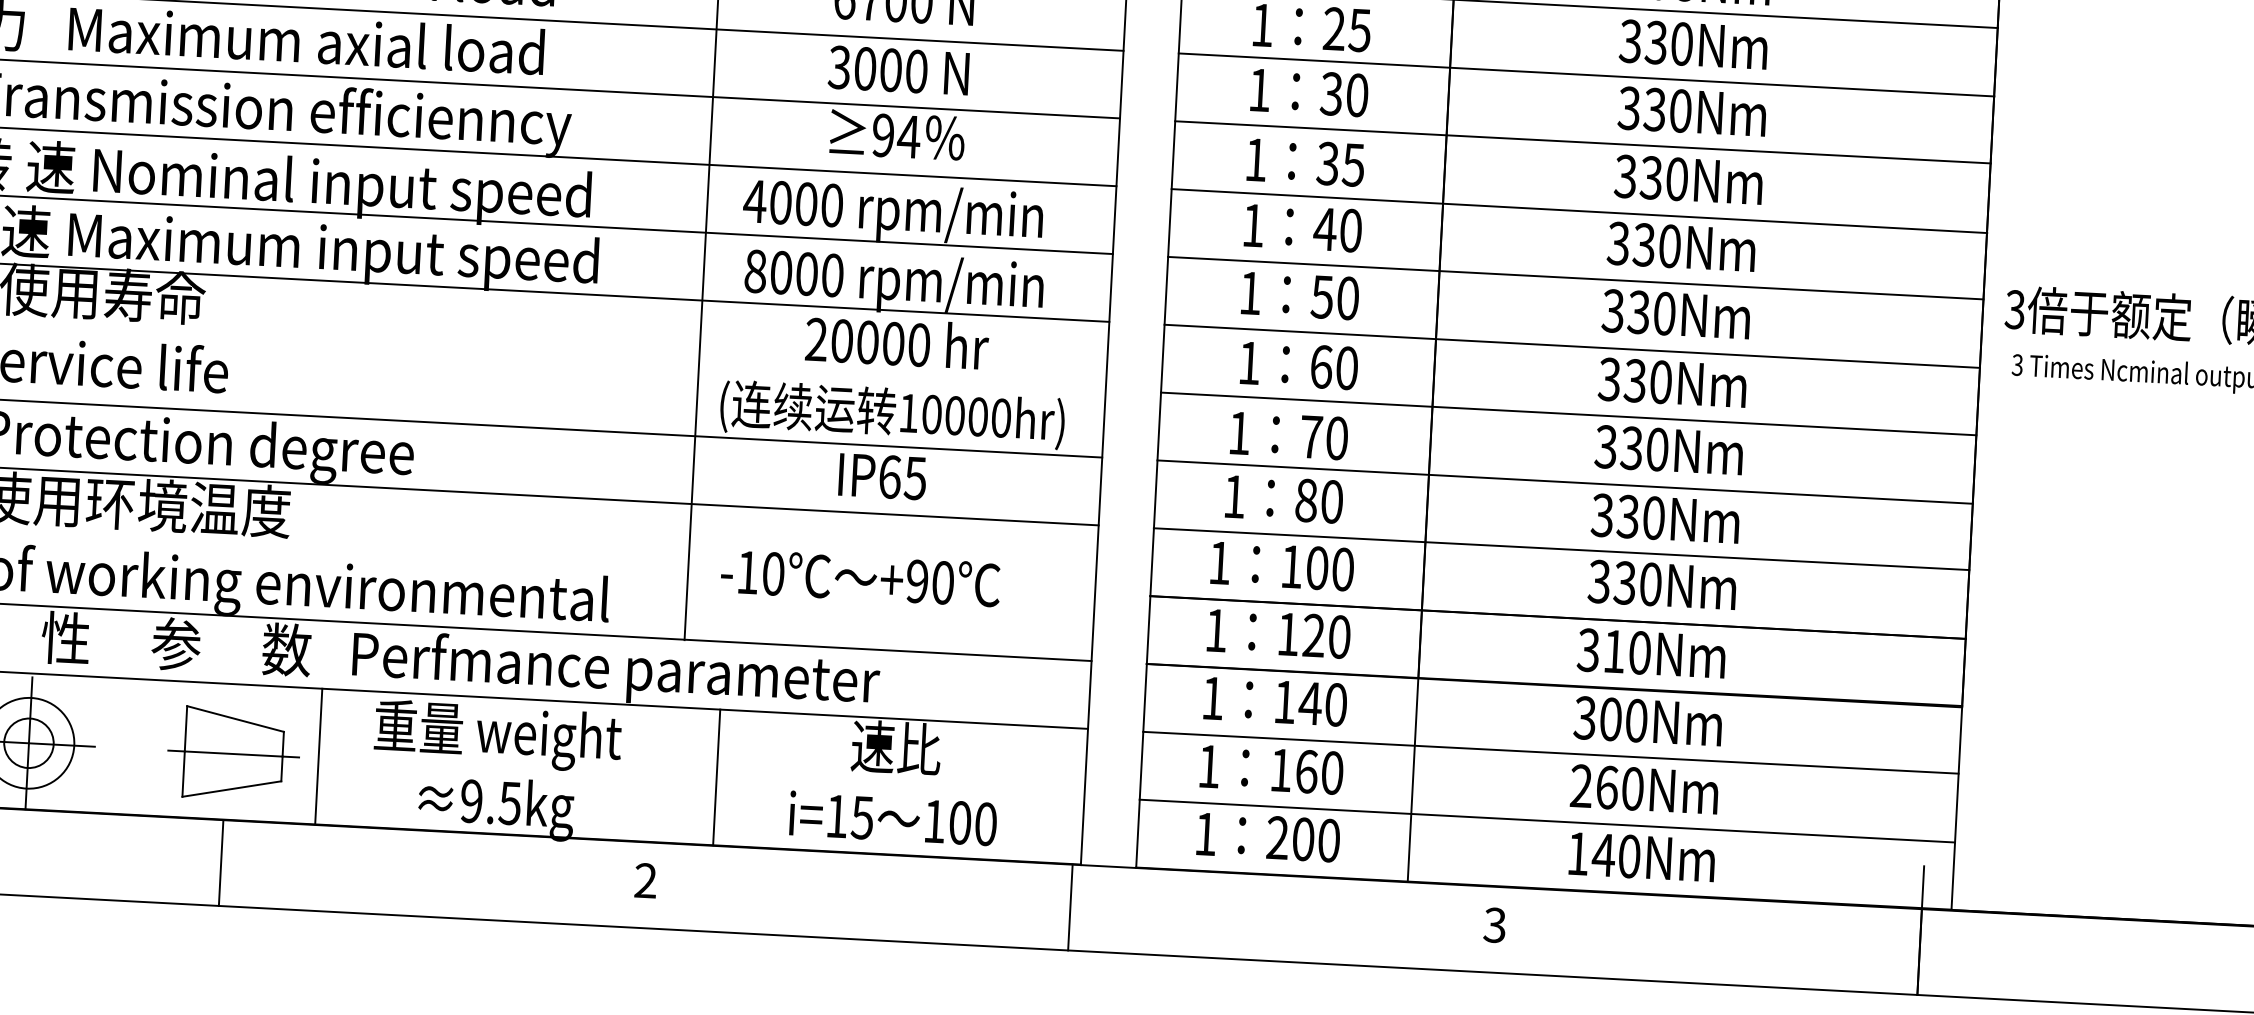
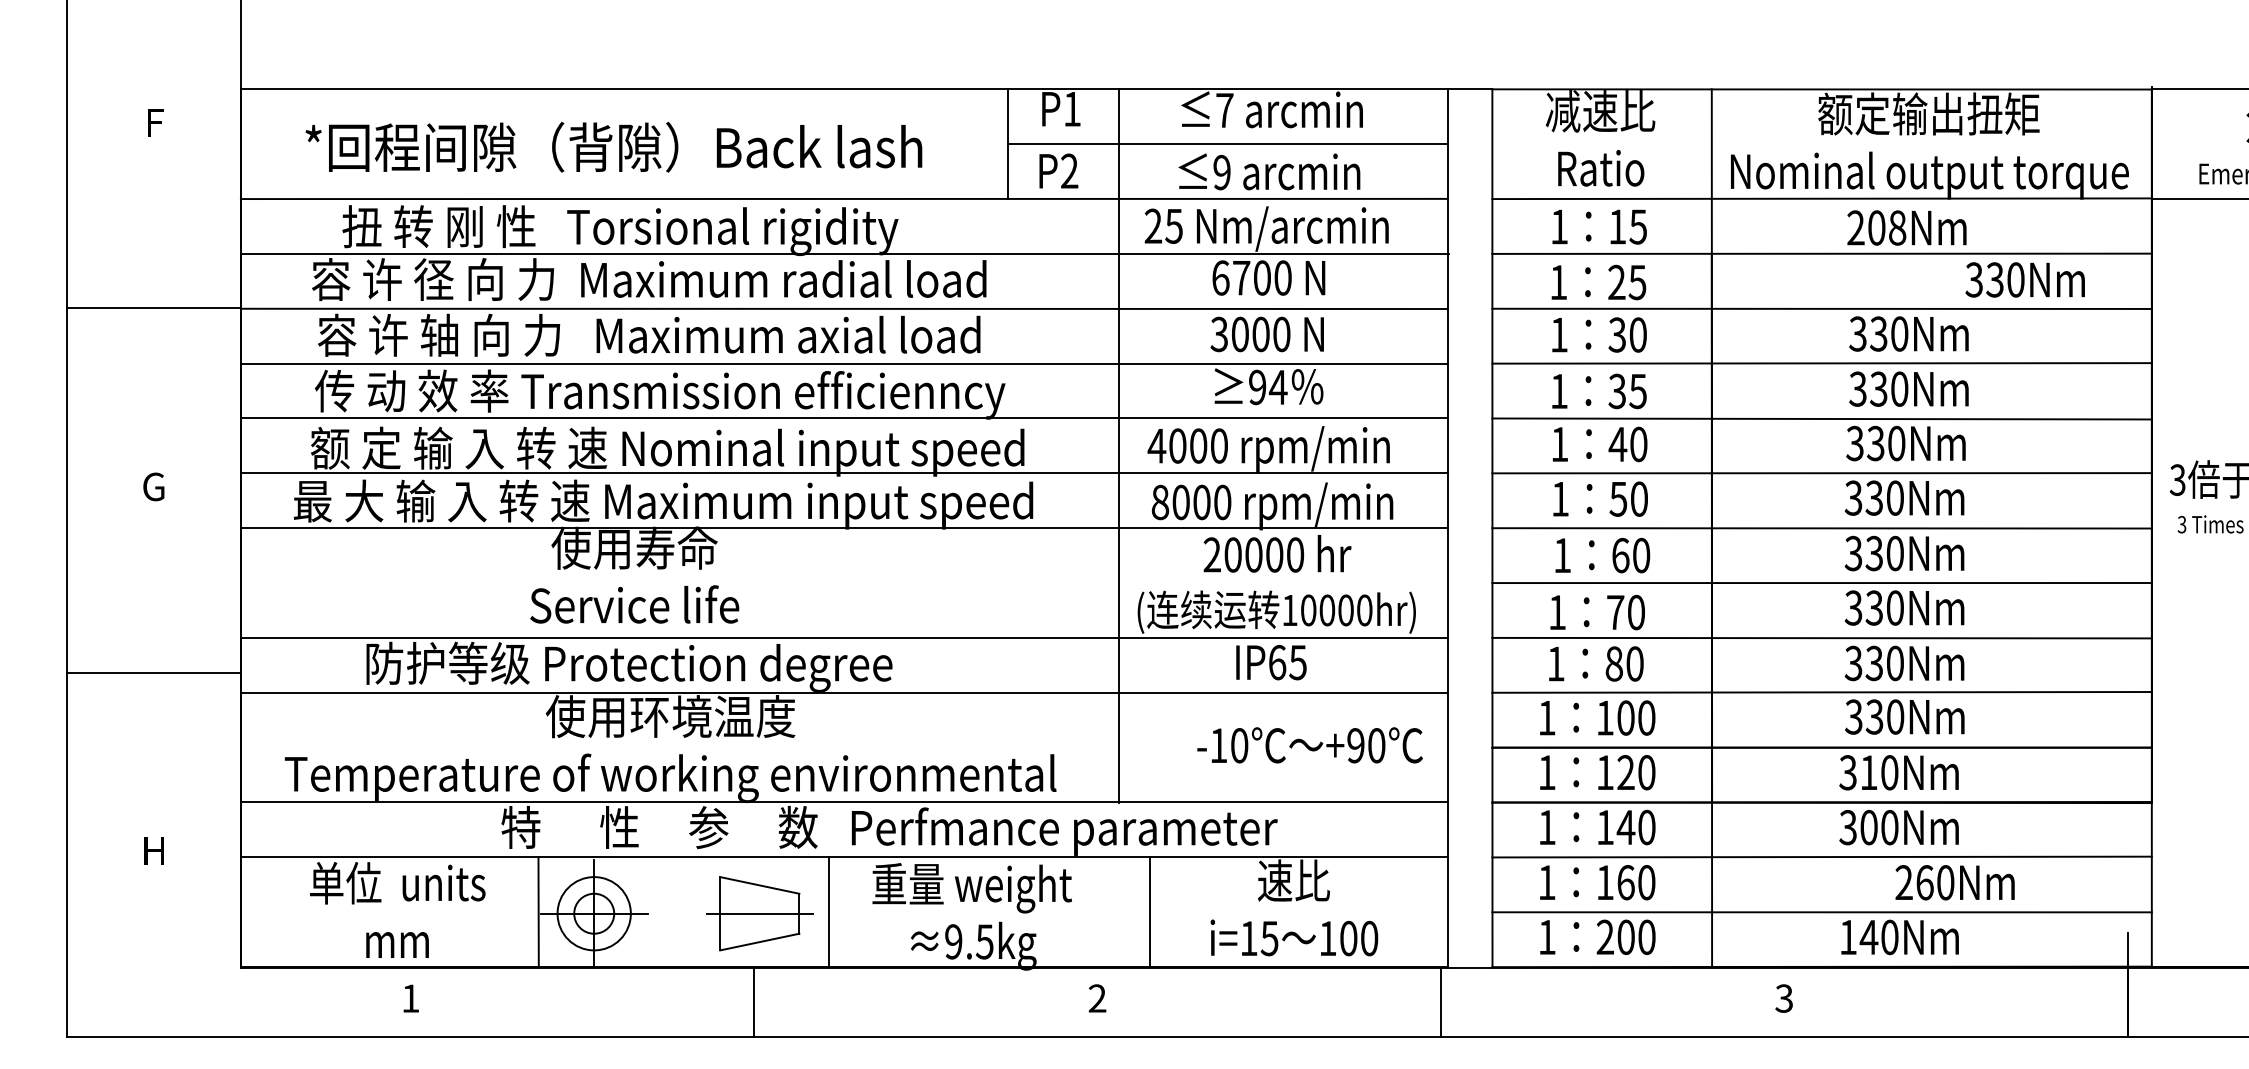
text: (1692, 44) -> (2024, 279), moved
text: (860, 578) -> (1309, 745), moved
text: (1643, 789) -> (1954, 882), moved

